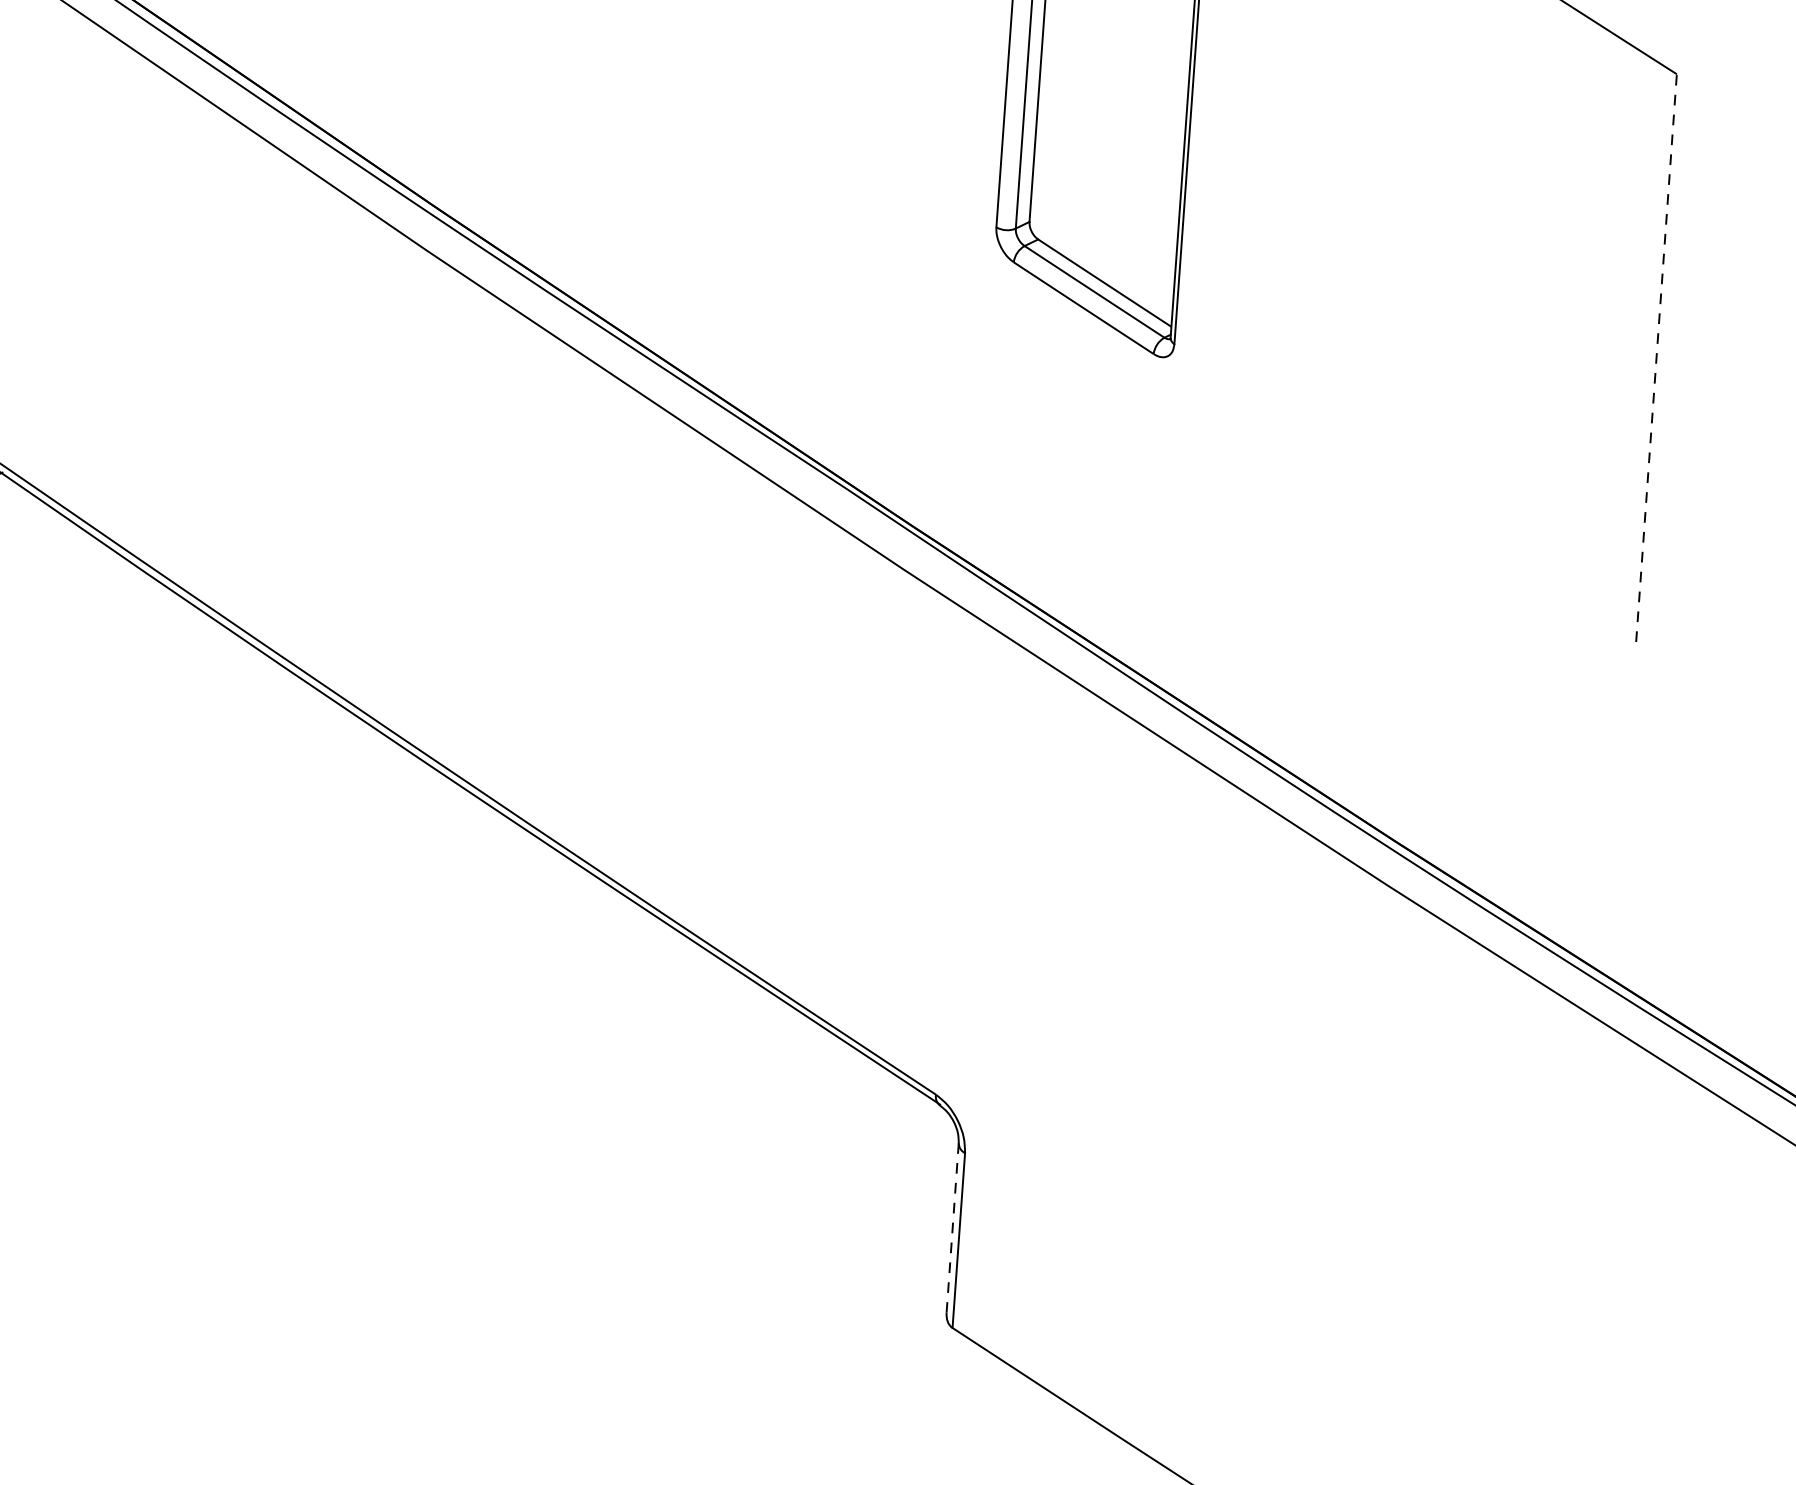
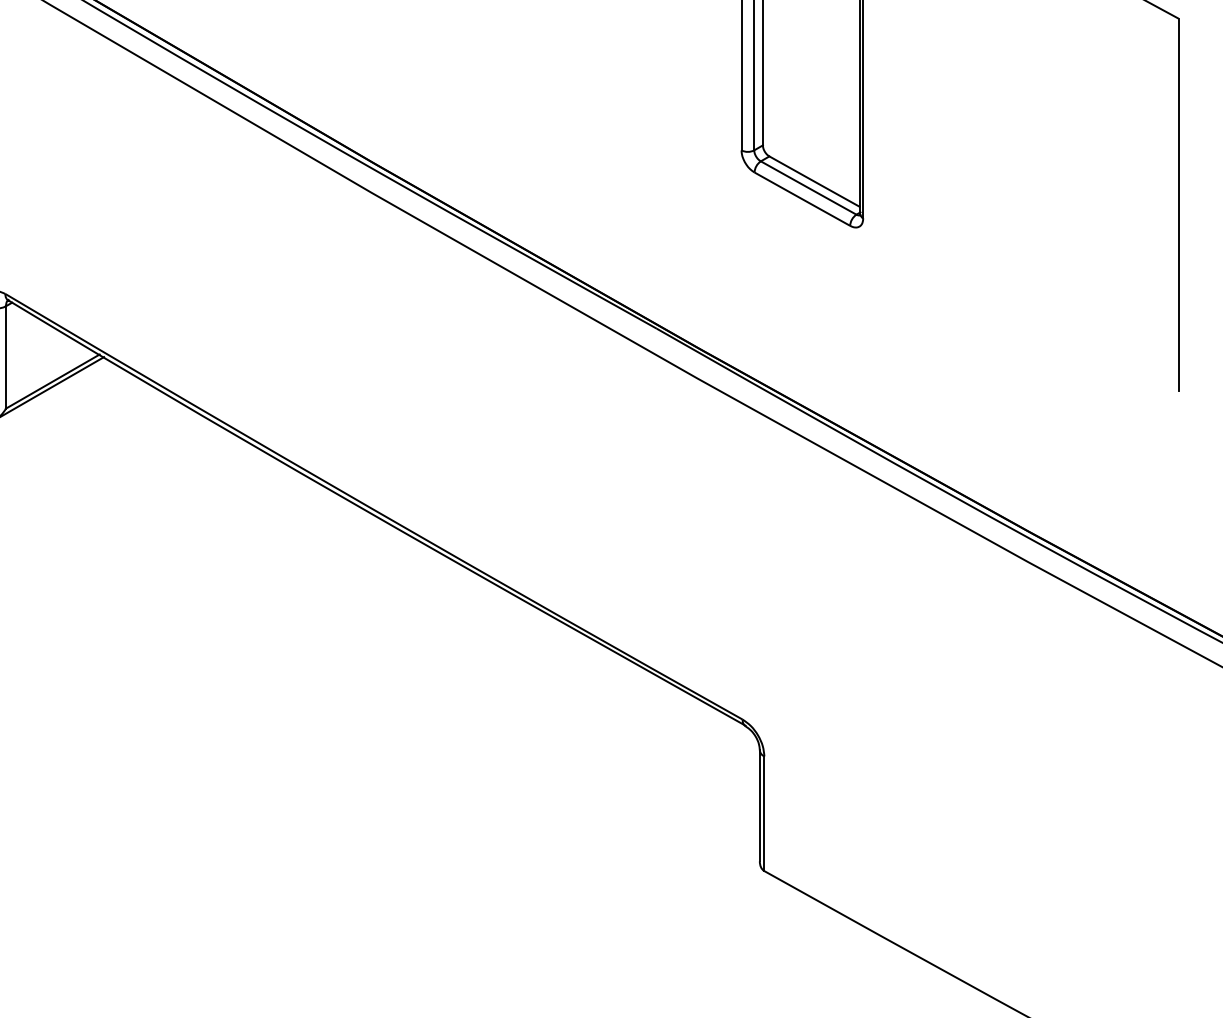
line: (1656, 357) -> (1178, 204), dashed -> solid
line: (952, 1227) -> (759, 805), dashed -> solid

